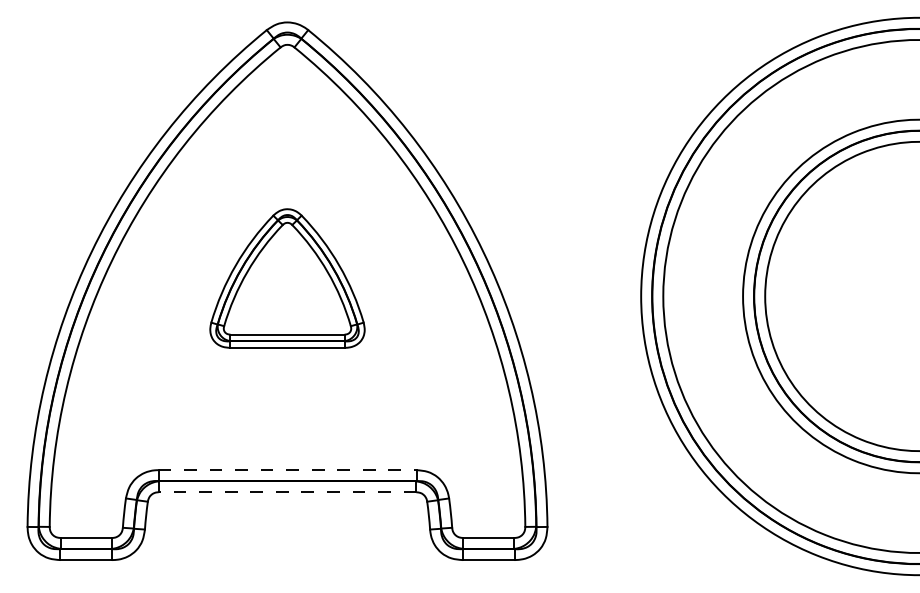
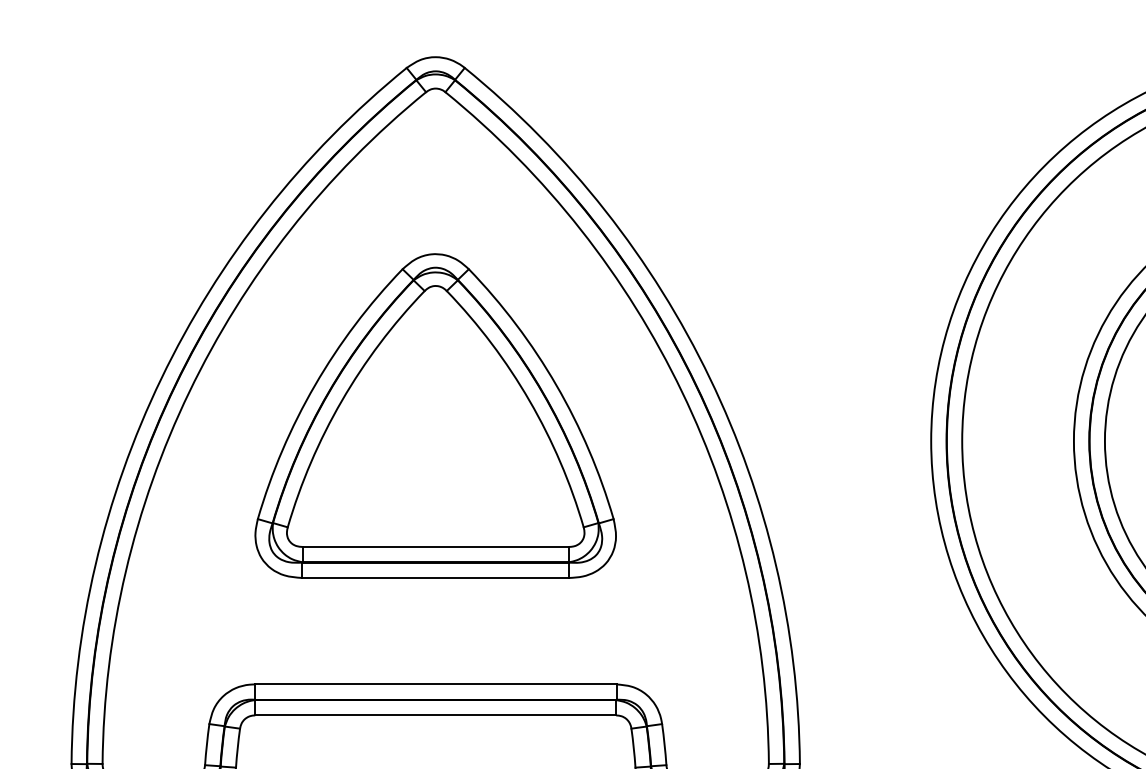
part: (287, 278) -> (435, 415), size x1.67
line: (288, 470) -> (437, 684), dashed -> solid
line: (287, 492) -> (435, 715), dashed -> solid

